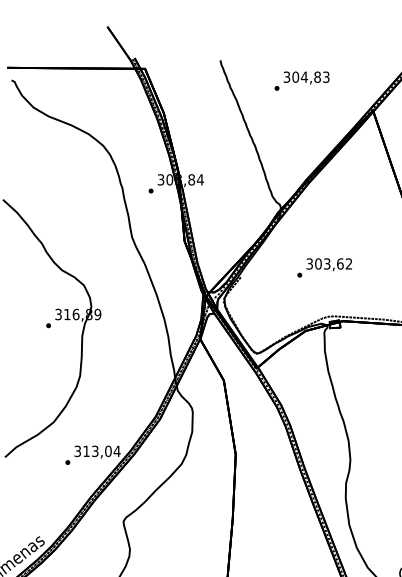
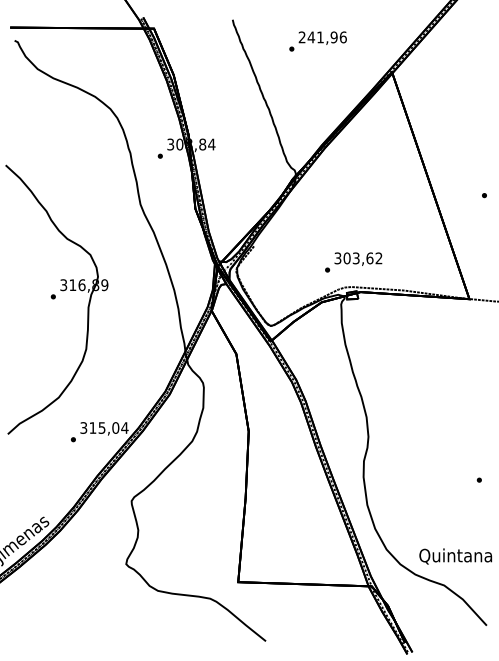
text: (306, 77) -> (322, 37), 304,83 -> 241,96
text: (324, 267) -> (353, 262), moved
text: (95, 450) -> (102, 427), 313,04 -> 315,04

